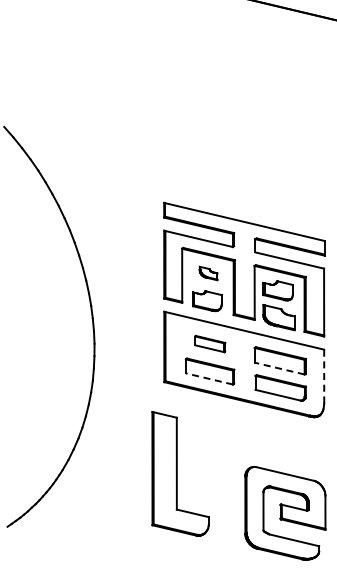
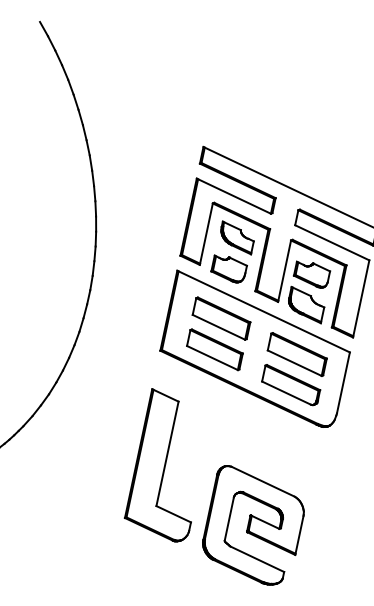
part: (208, 273) -> (236, 237), size x1.67
part: (210, 343) -> (222, 317), size x1.67
line: (279, 368) -> (294, 363), dashed -> solid
line: (324, 376) -> (343, 383), dashed -> solid
line: (209, 378) -> (212, 357), dashed -> solid
part: (180, 473) -> (169, 465), moved
part: (285, 513) -> (253, 526), moved

